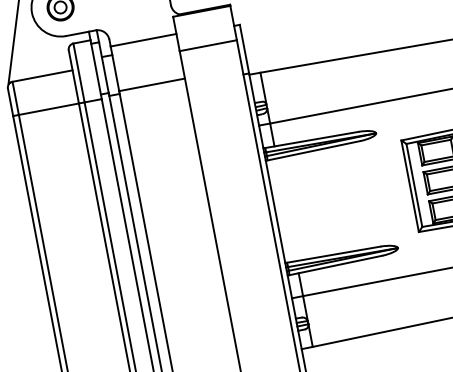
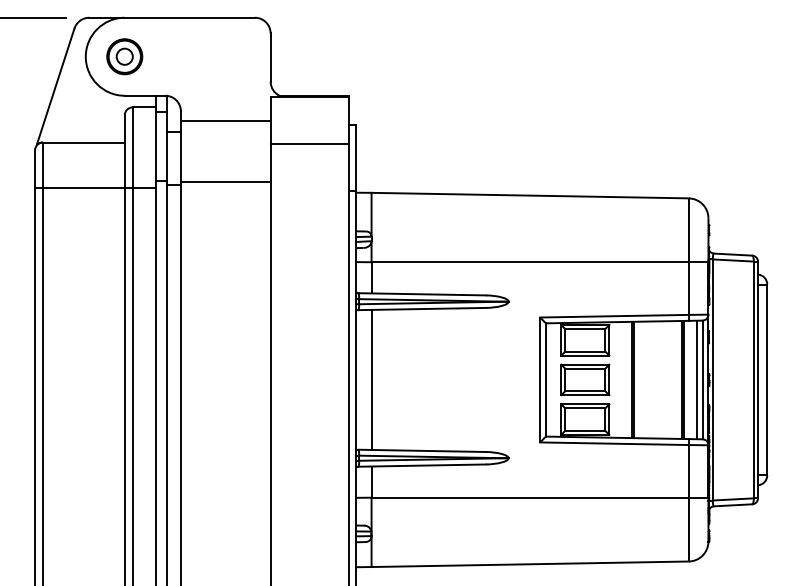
line: (286, 209) -> (371, 379), added

